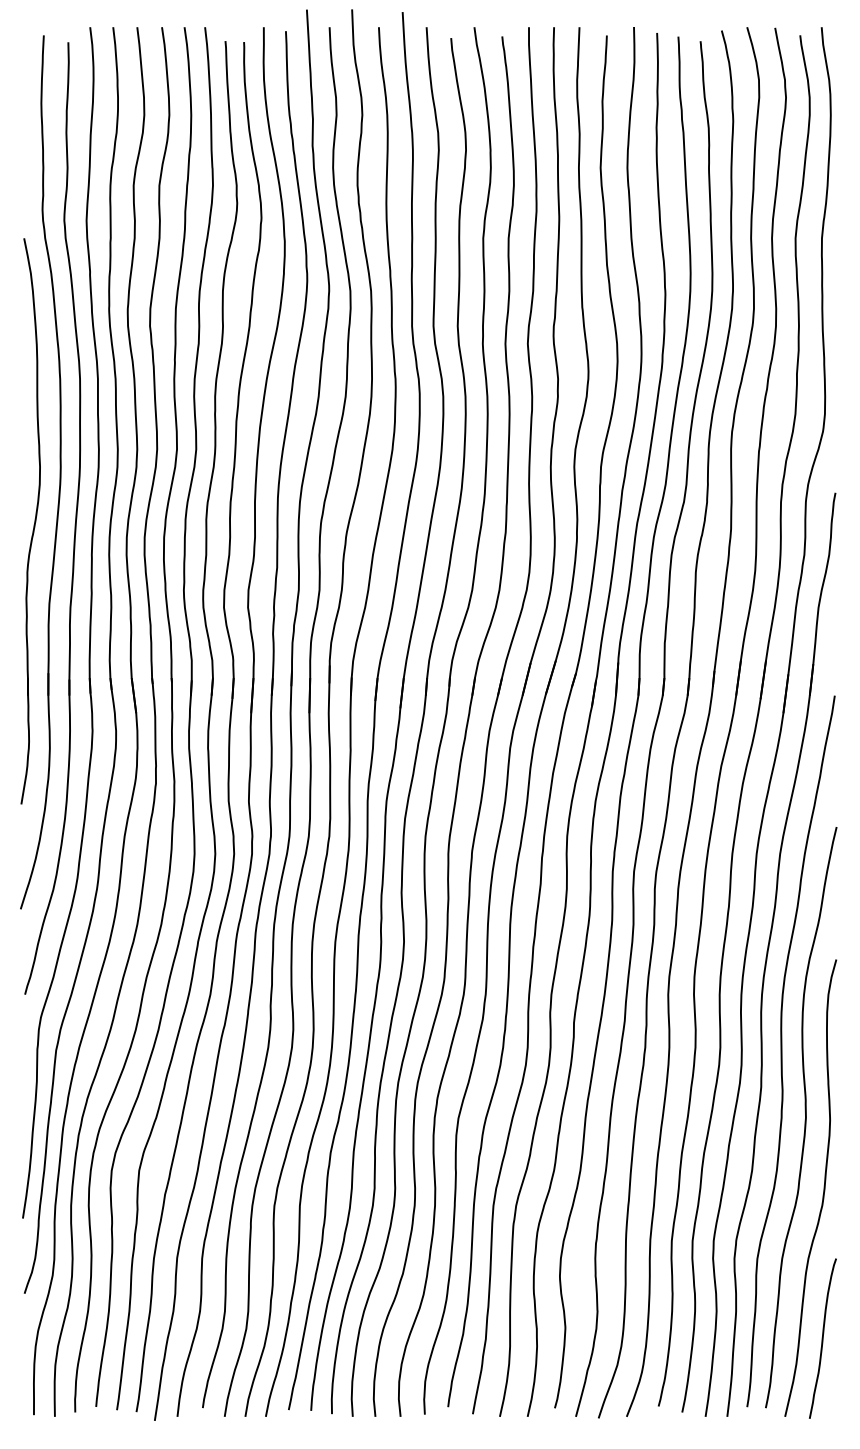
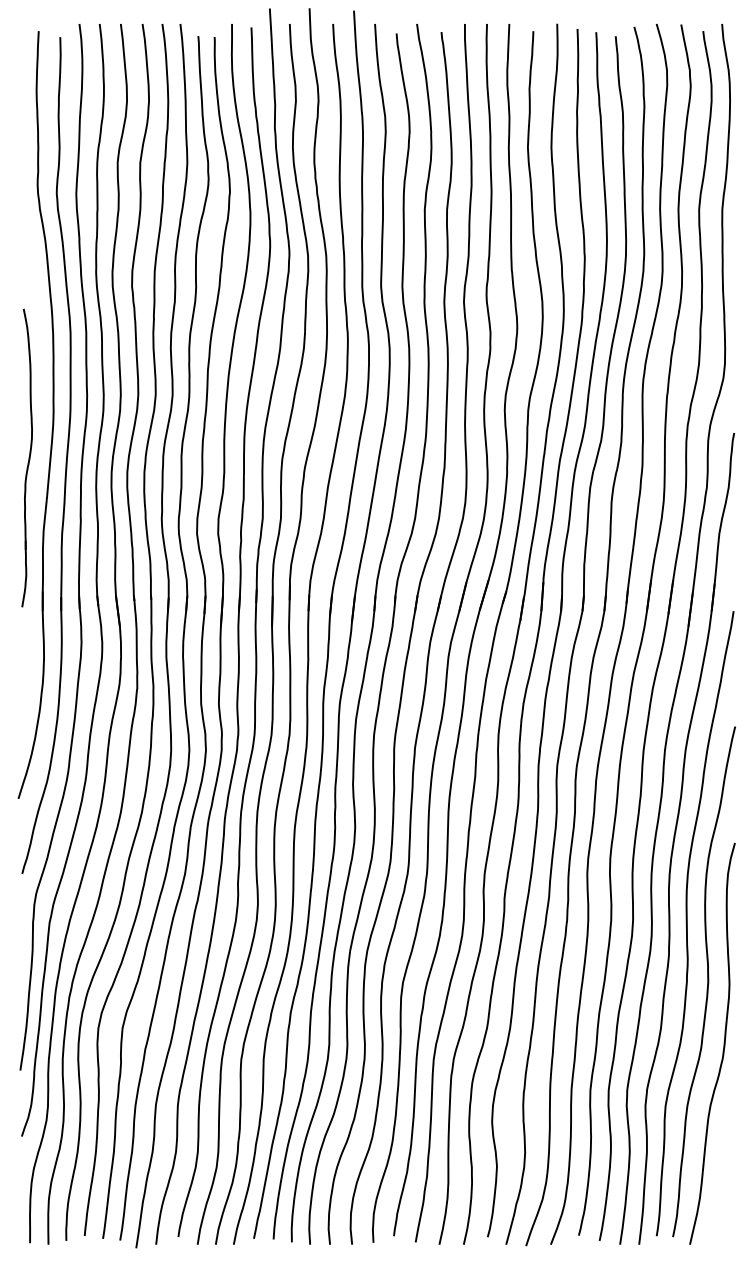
part: (30, 521) -> (27, 458), size x0.6
curve: (822, 1338) -> (722, 1175), removed

